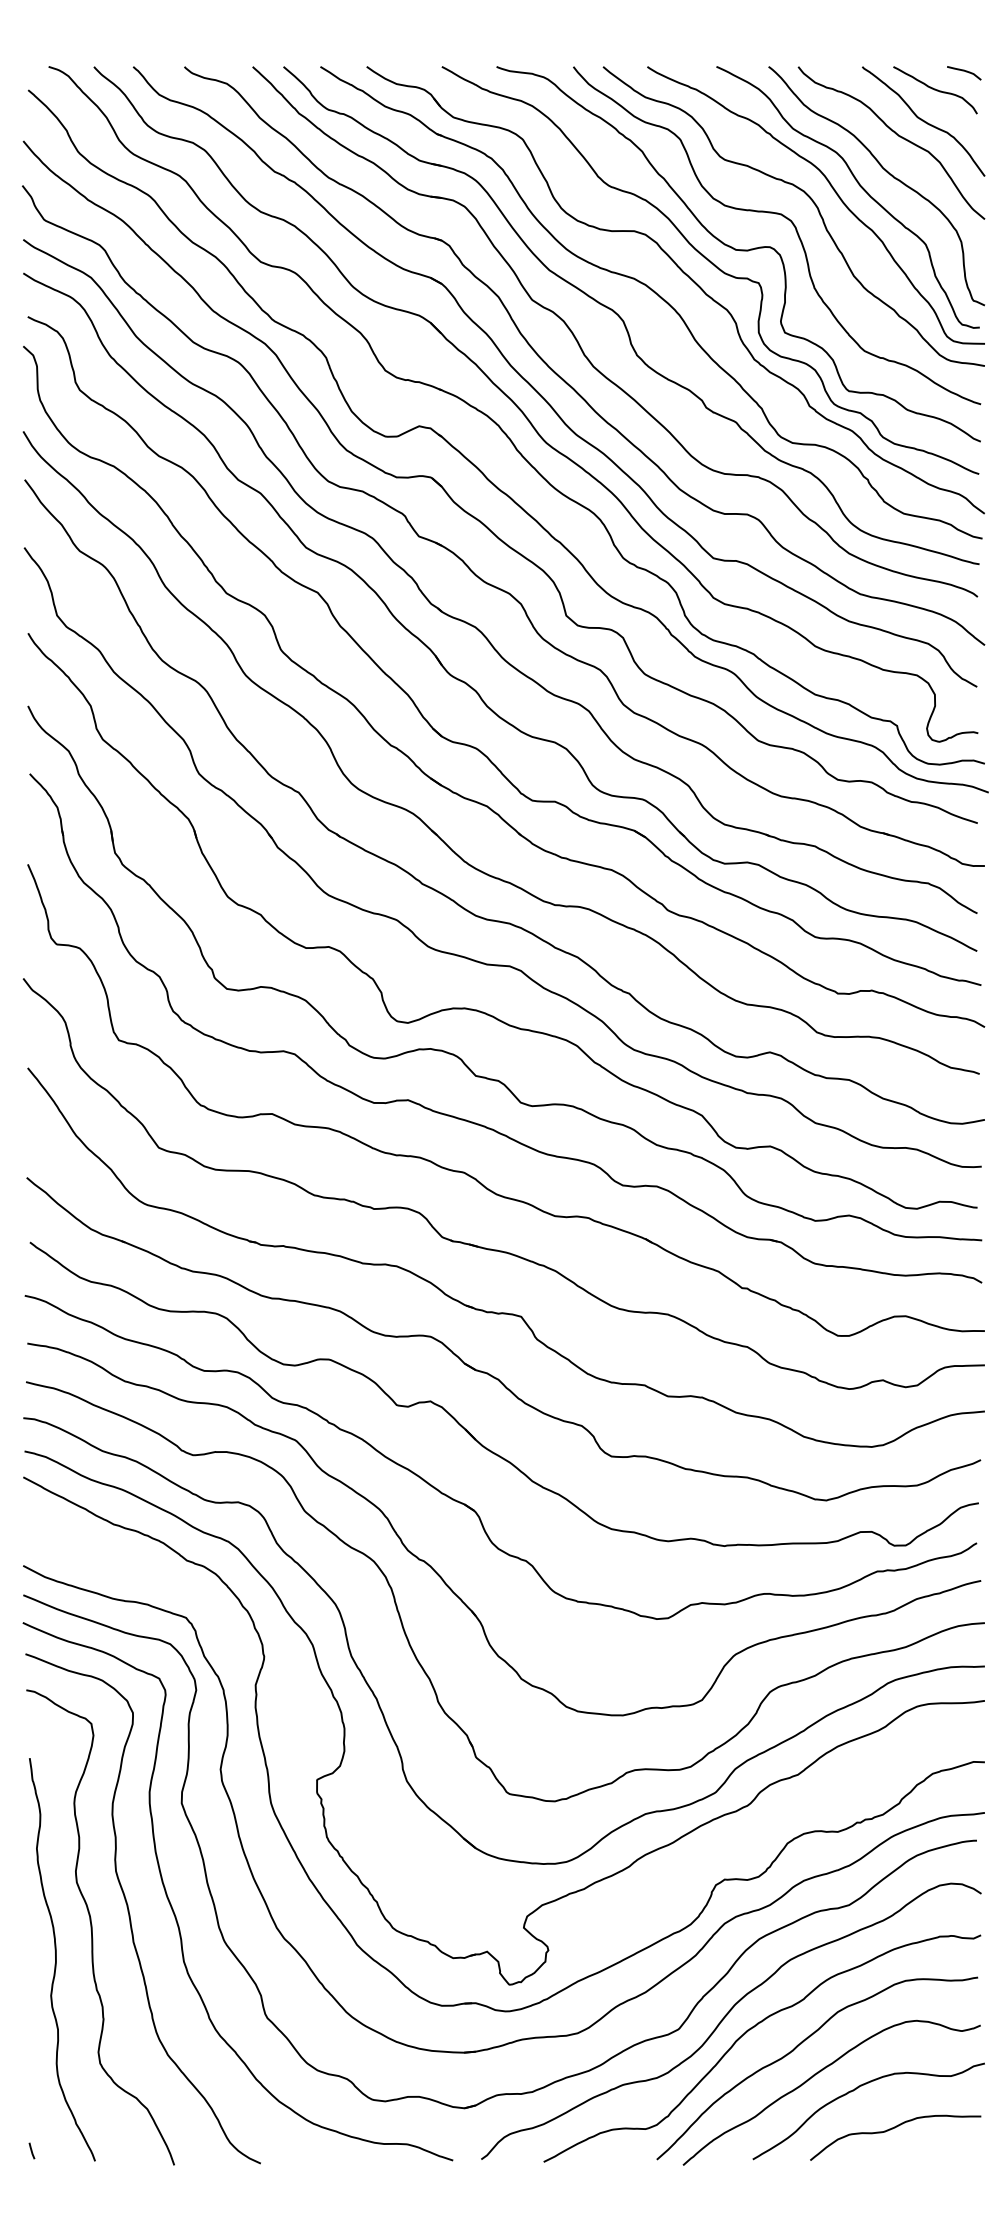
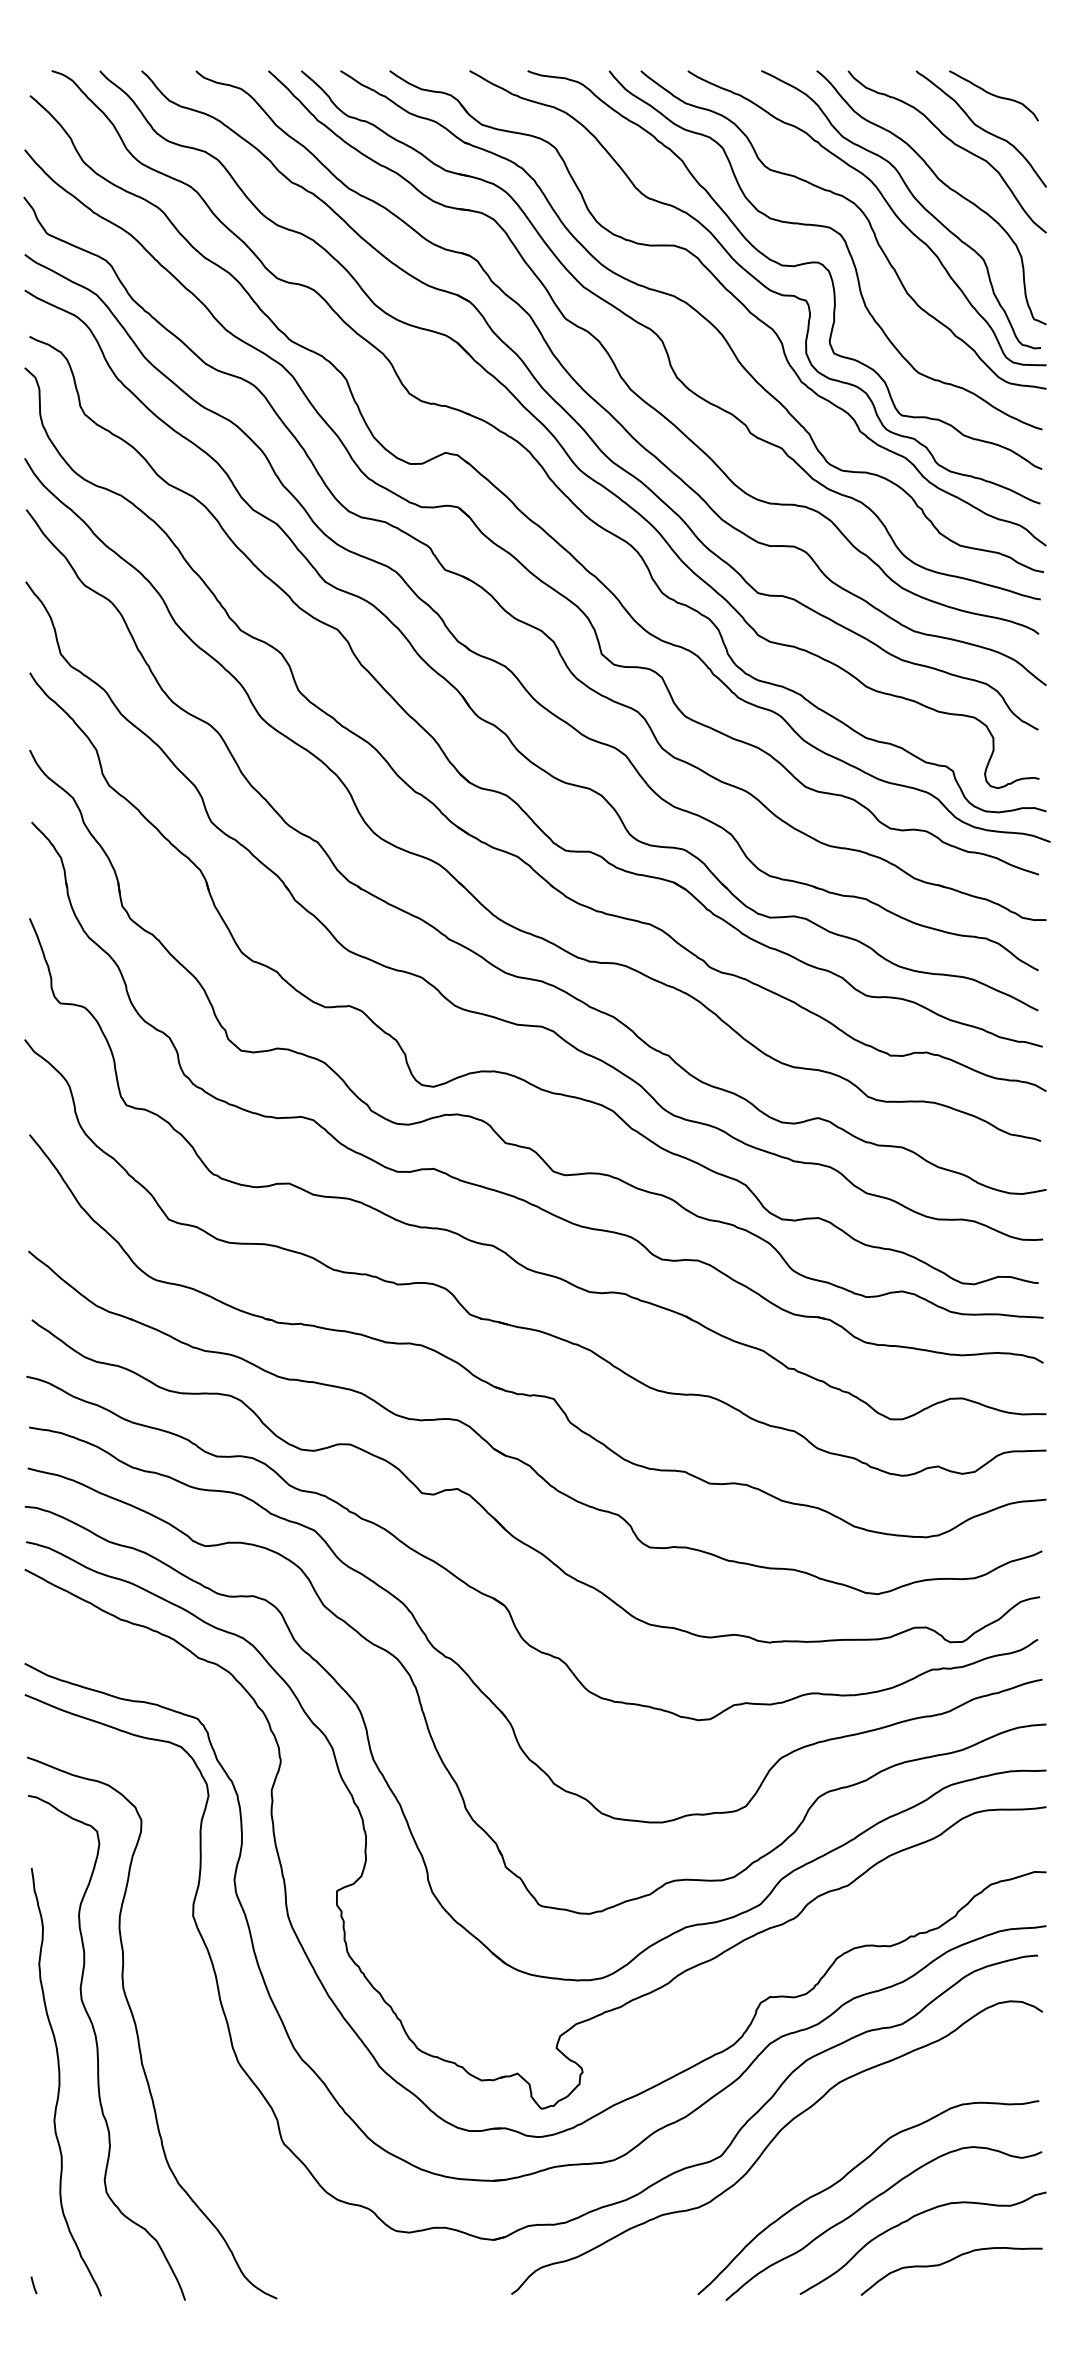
curve: (965, 72) -> (1025, 76), removed
curve: (175, 1913) -> (186, 2033), removed
curve: (748, 2031) -> (795, 2158), removed

